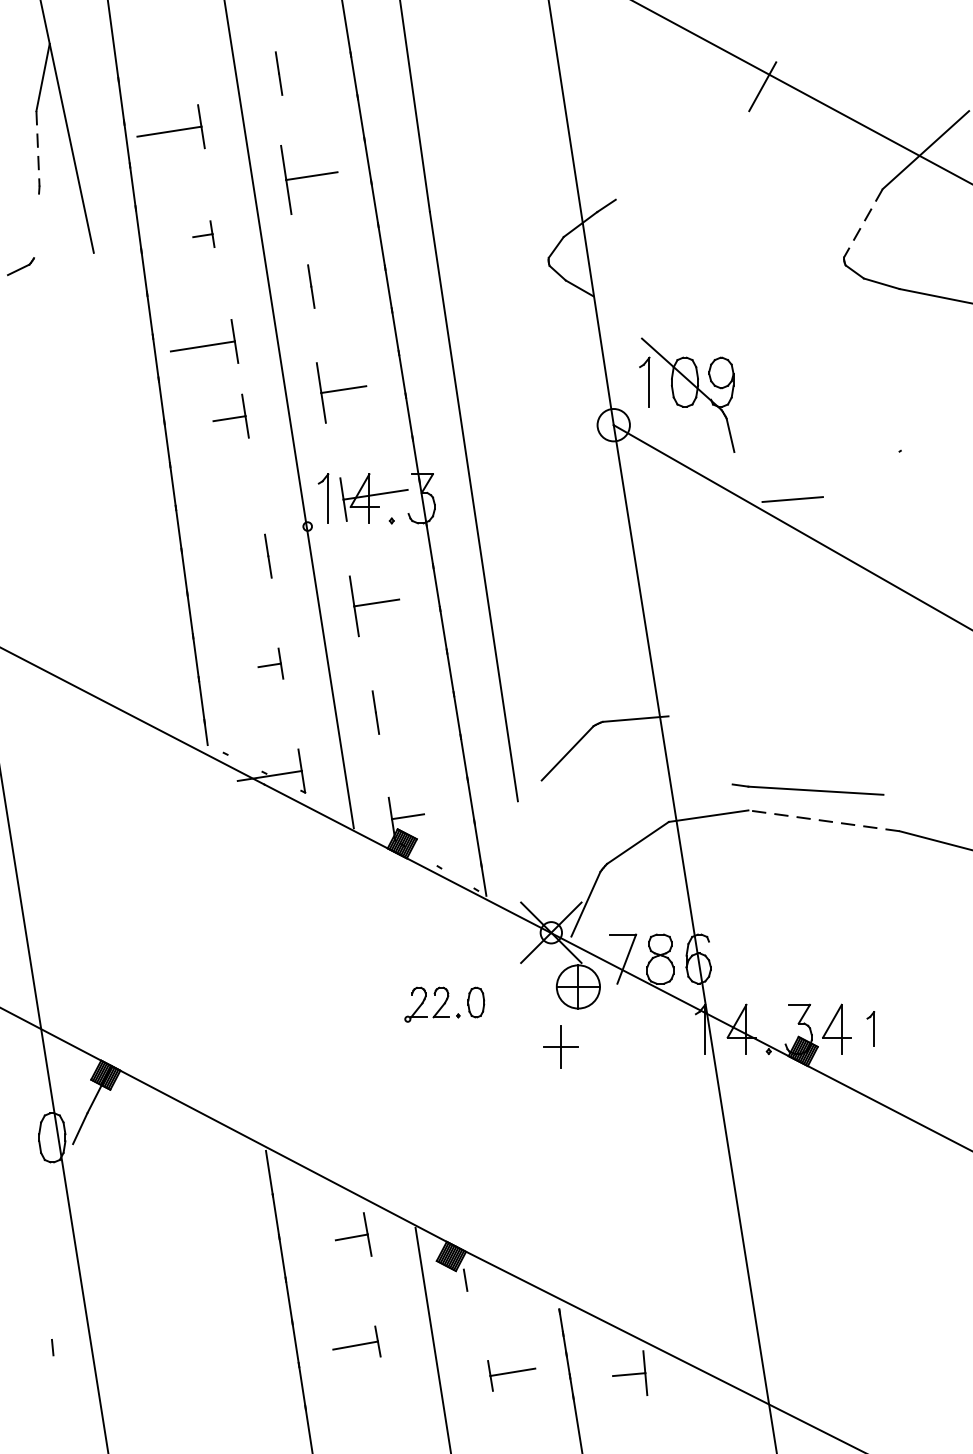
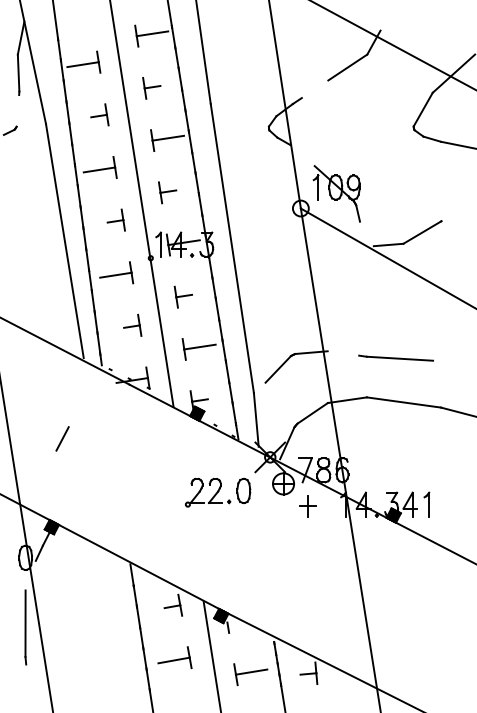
line: (311, 68) -> (152, 33), added
line: (708, 137) -> (347, 67), added
line: (37, 149) -> (18, 73), dashed -> solid
part: (309, 180) -> (151, 88), size x0.62
line: (861, 225) -> (422, 110), dashed -> solid
part: (202, 233) -> (99, 114), size x1.67
line: (343, 280) -> (168, 137), added
part: (341, 392) -> (167, 192), size x0.71
part: (229, 414) -> (115, 219), moved
line: (861, 474) -> (422, 232), added
line: (131, 492) -> (64, 241), added
line: (235, 559) -> (115, 274), added
part: (372, 604) -> (182, 296), size x0.71
part: (270, 663) -> (132, 325), size x1.43
line: (406, 706) -> (199, 346), added
line: (806, 788) -> (395, 357), moved
line: (823, 820) -> (403, 402), dashed -> solid
line: (521, 855) -> (255, 419), added
line: (127, 894) -> (62, 438), added
part: (443, 1004) -> (217, 492), size x1.67
part: (870, 1028) -> (426, 504), size x1.43
part: (559, 1047) -> (307, 506), moved
line: (52, 1271) -> (25, 623), added
part: (355, 1341) -> (174, 657), size x1.43
part: (510, 1375) -> (250, 674), size x1.43

